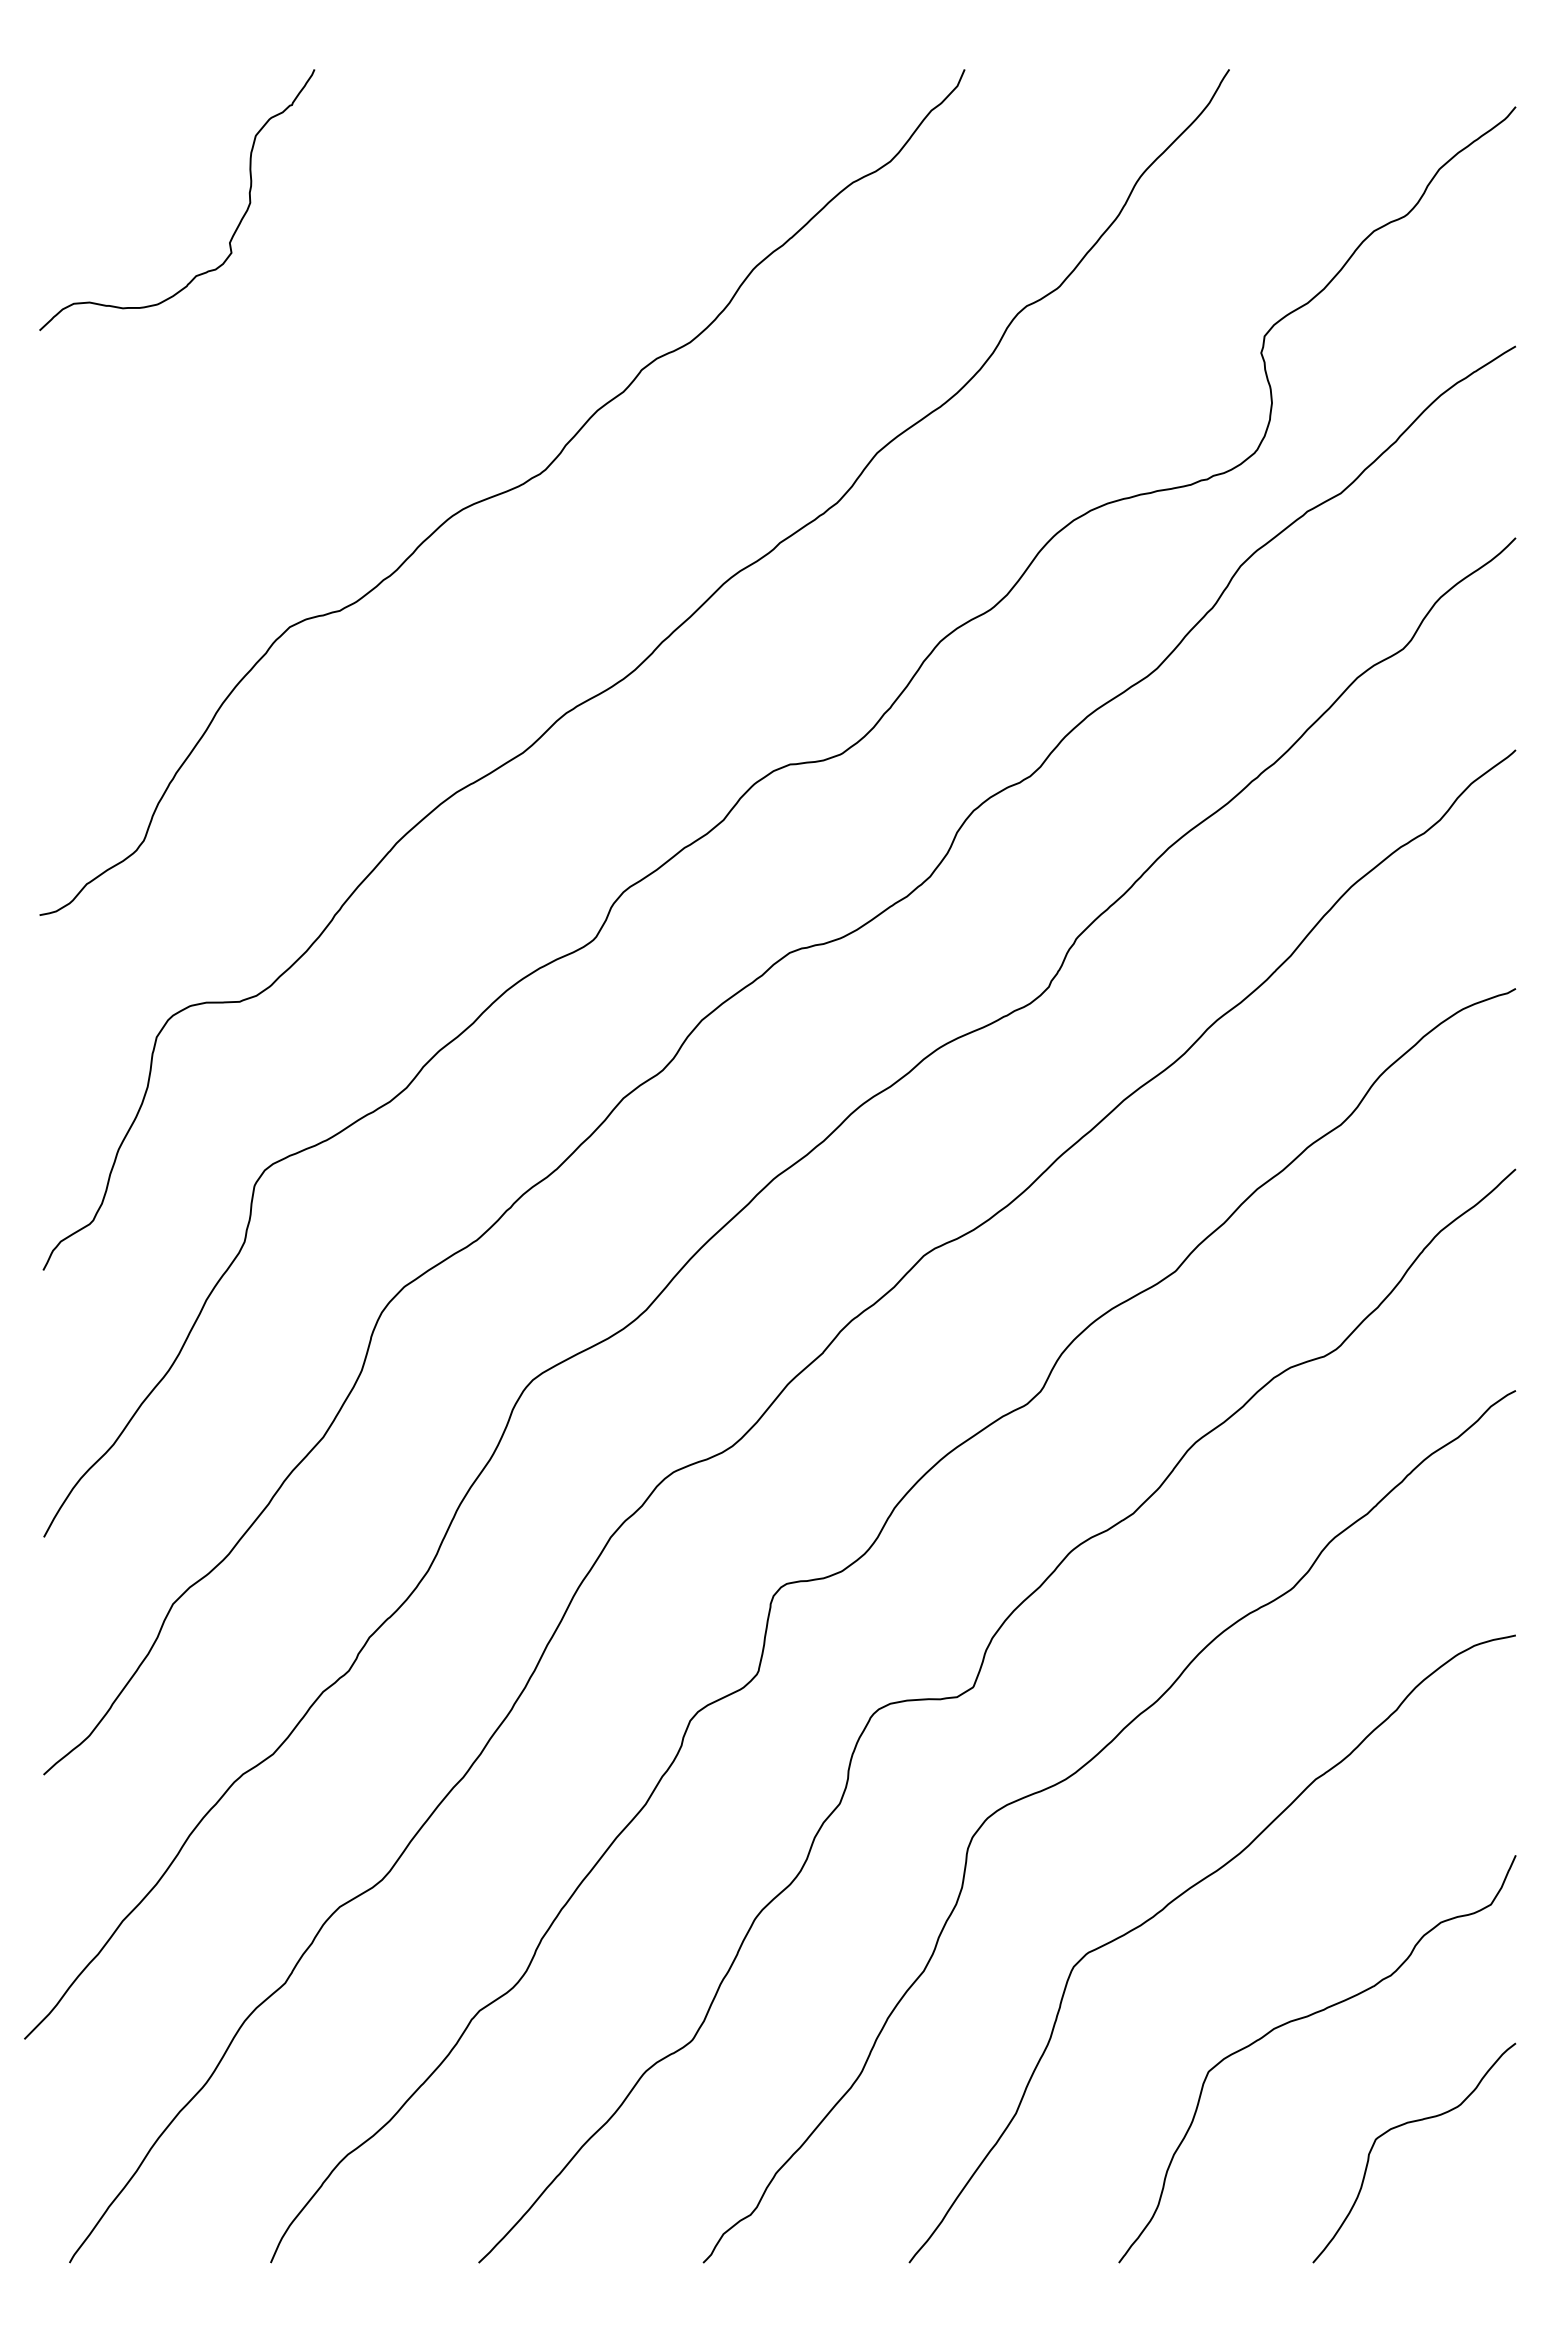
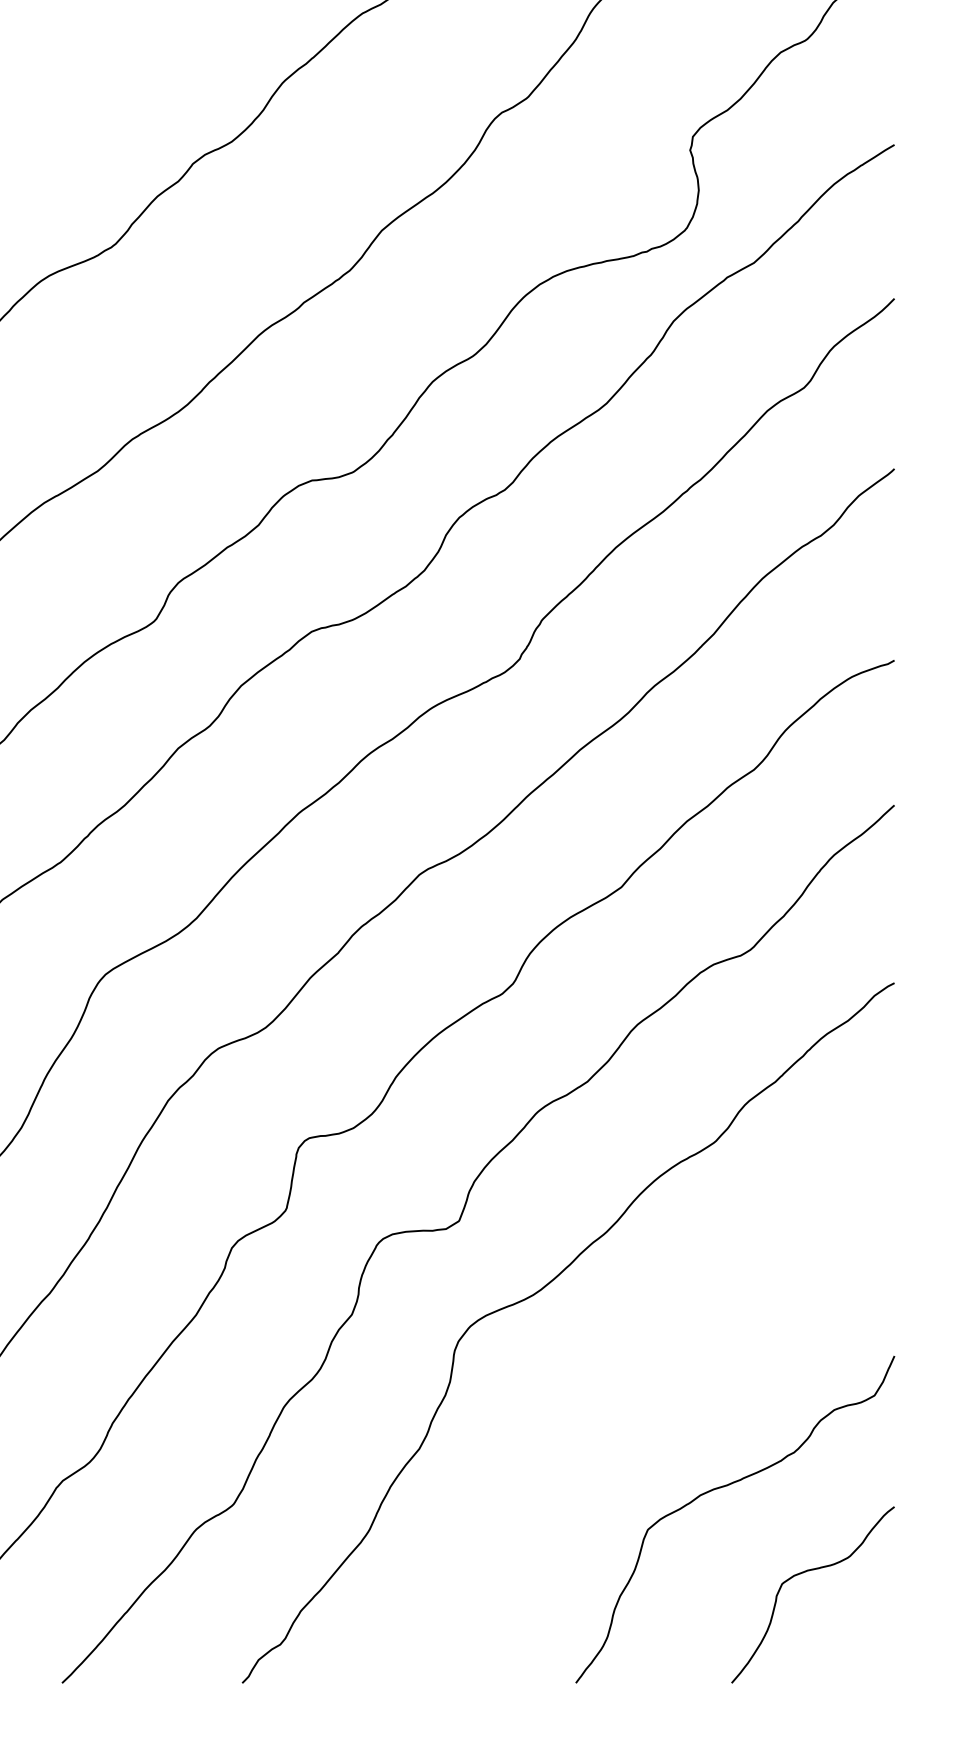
curve: (1175, 1900) -> (621, 1392), removed

